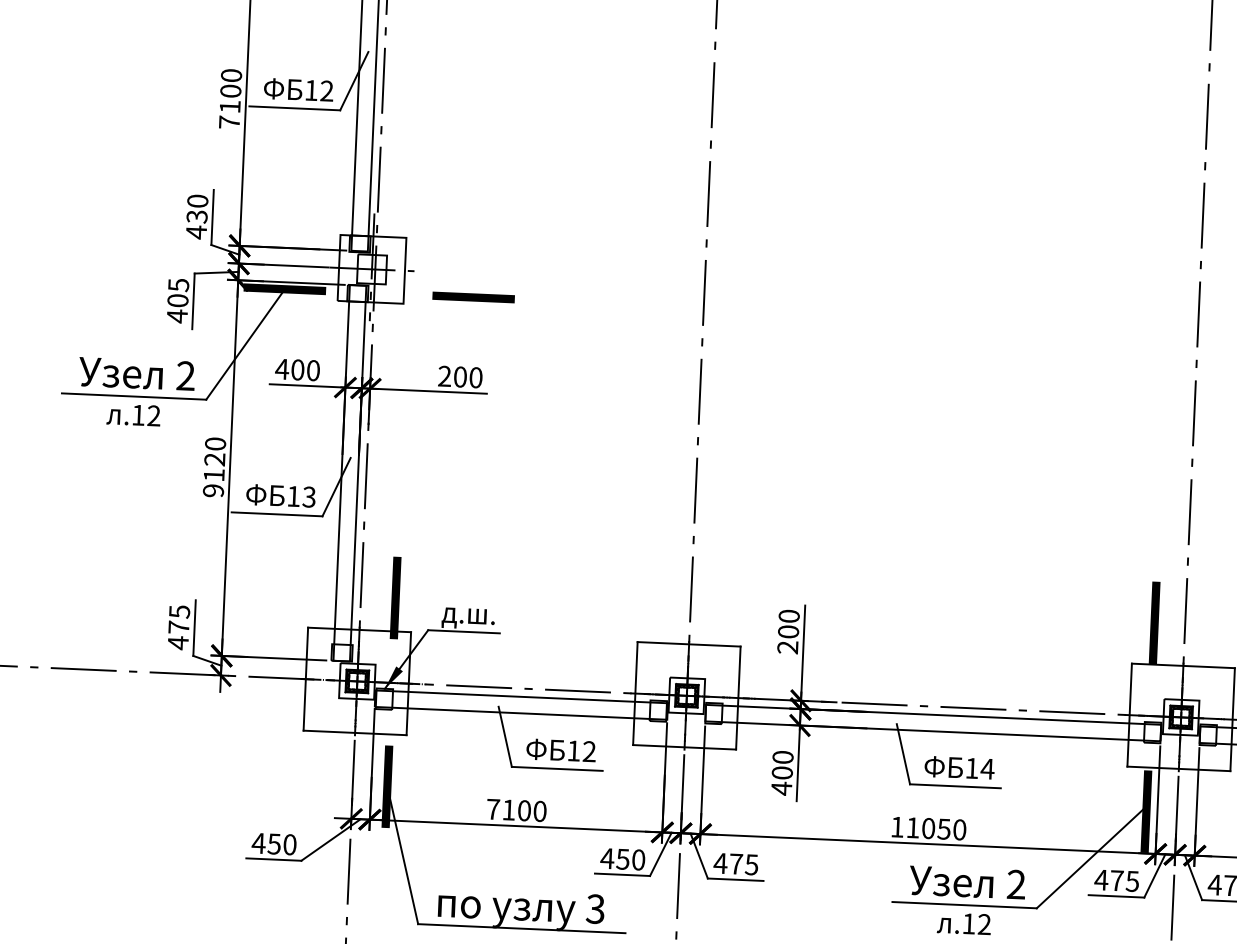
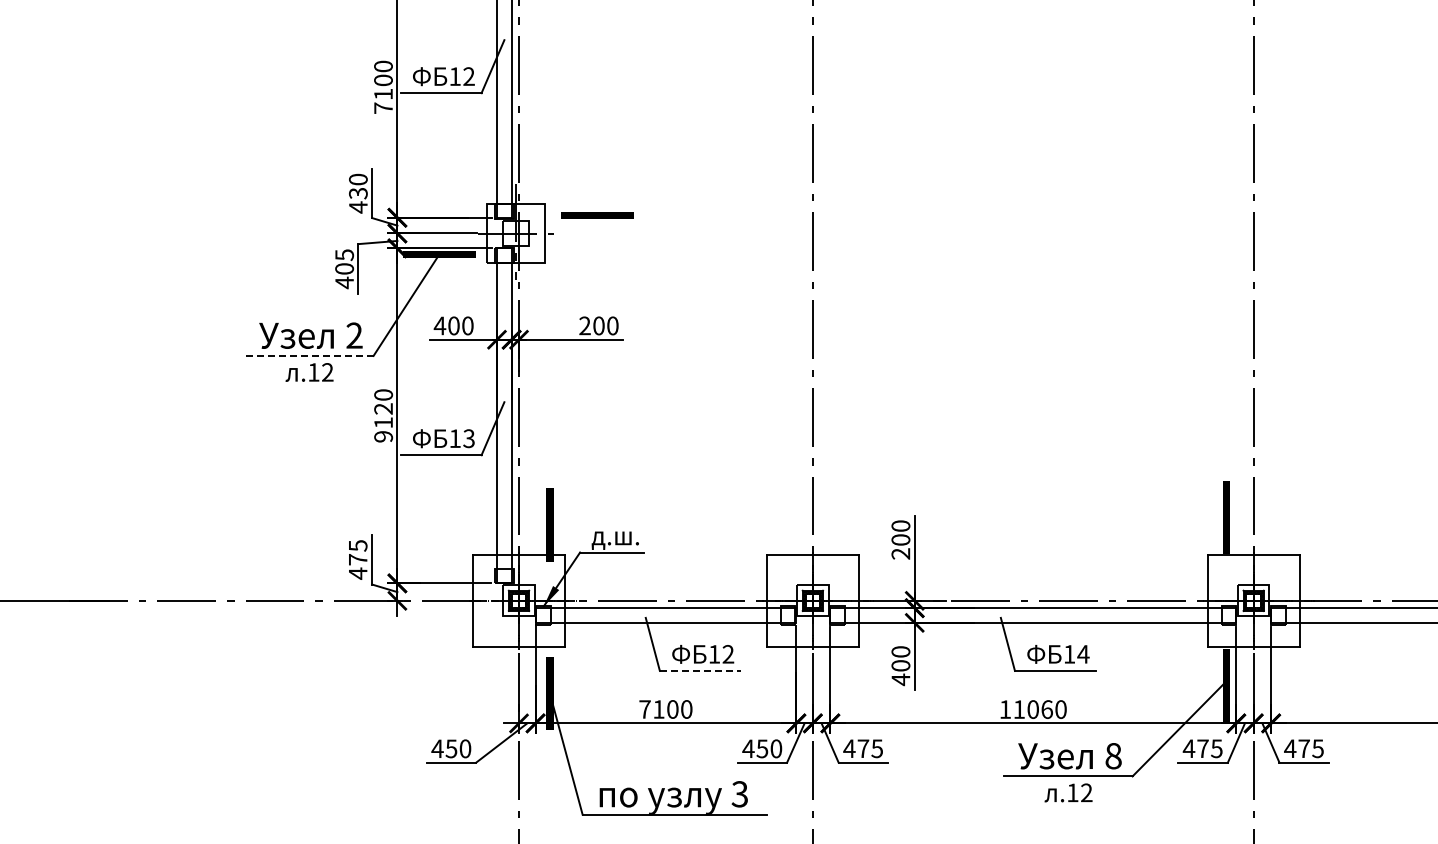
line: (473, 297) -> (597, 215), moved
line: (133, 396) -> (308, 355), solid -> dashed
line: (557, 768) -> (700, 670), solid -> dashed
text: (943, 829) -> (1046, 709), 11050 -> 11060
text: (1016, 883) -> (1113, 755), 2 -> 8

